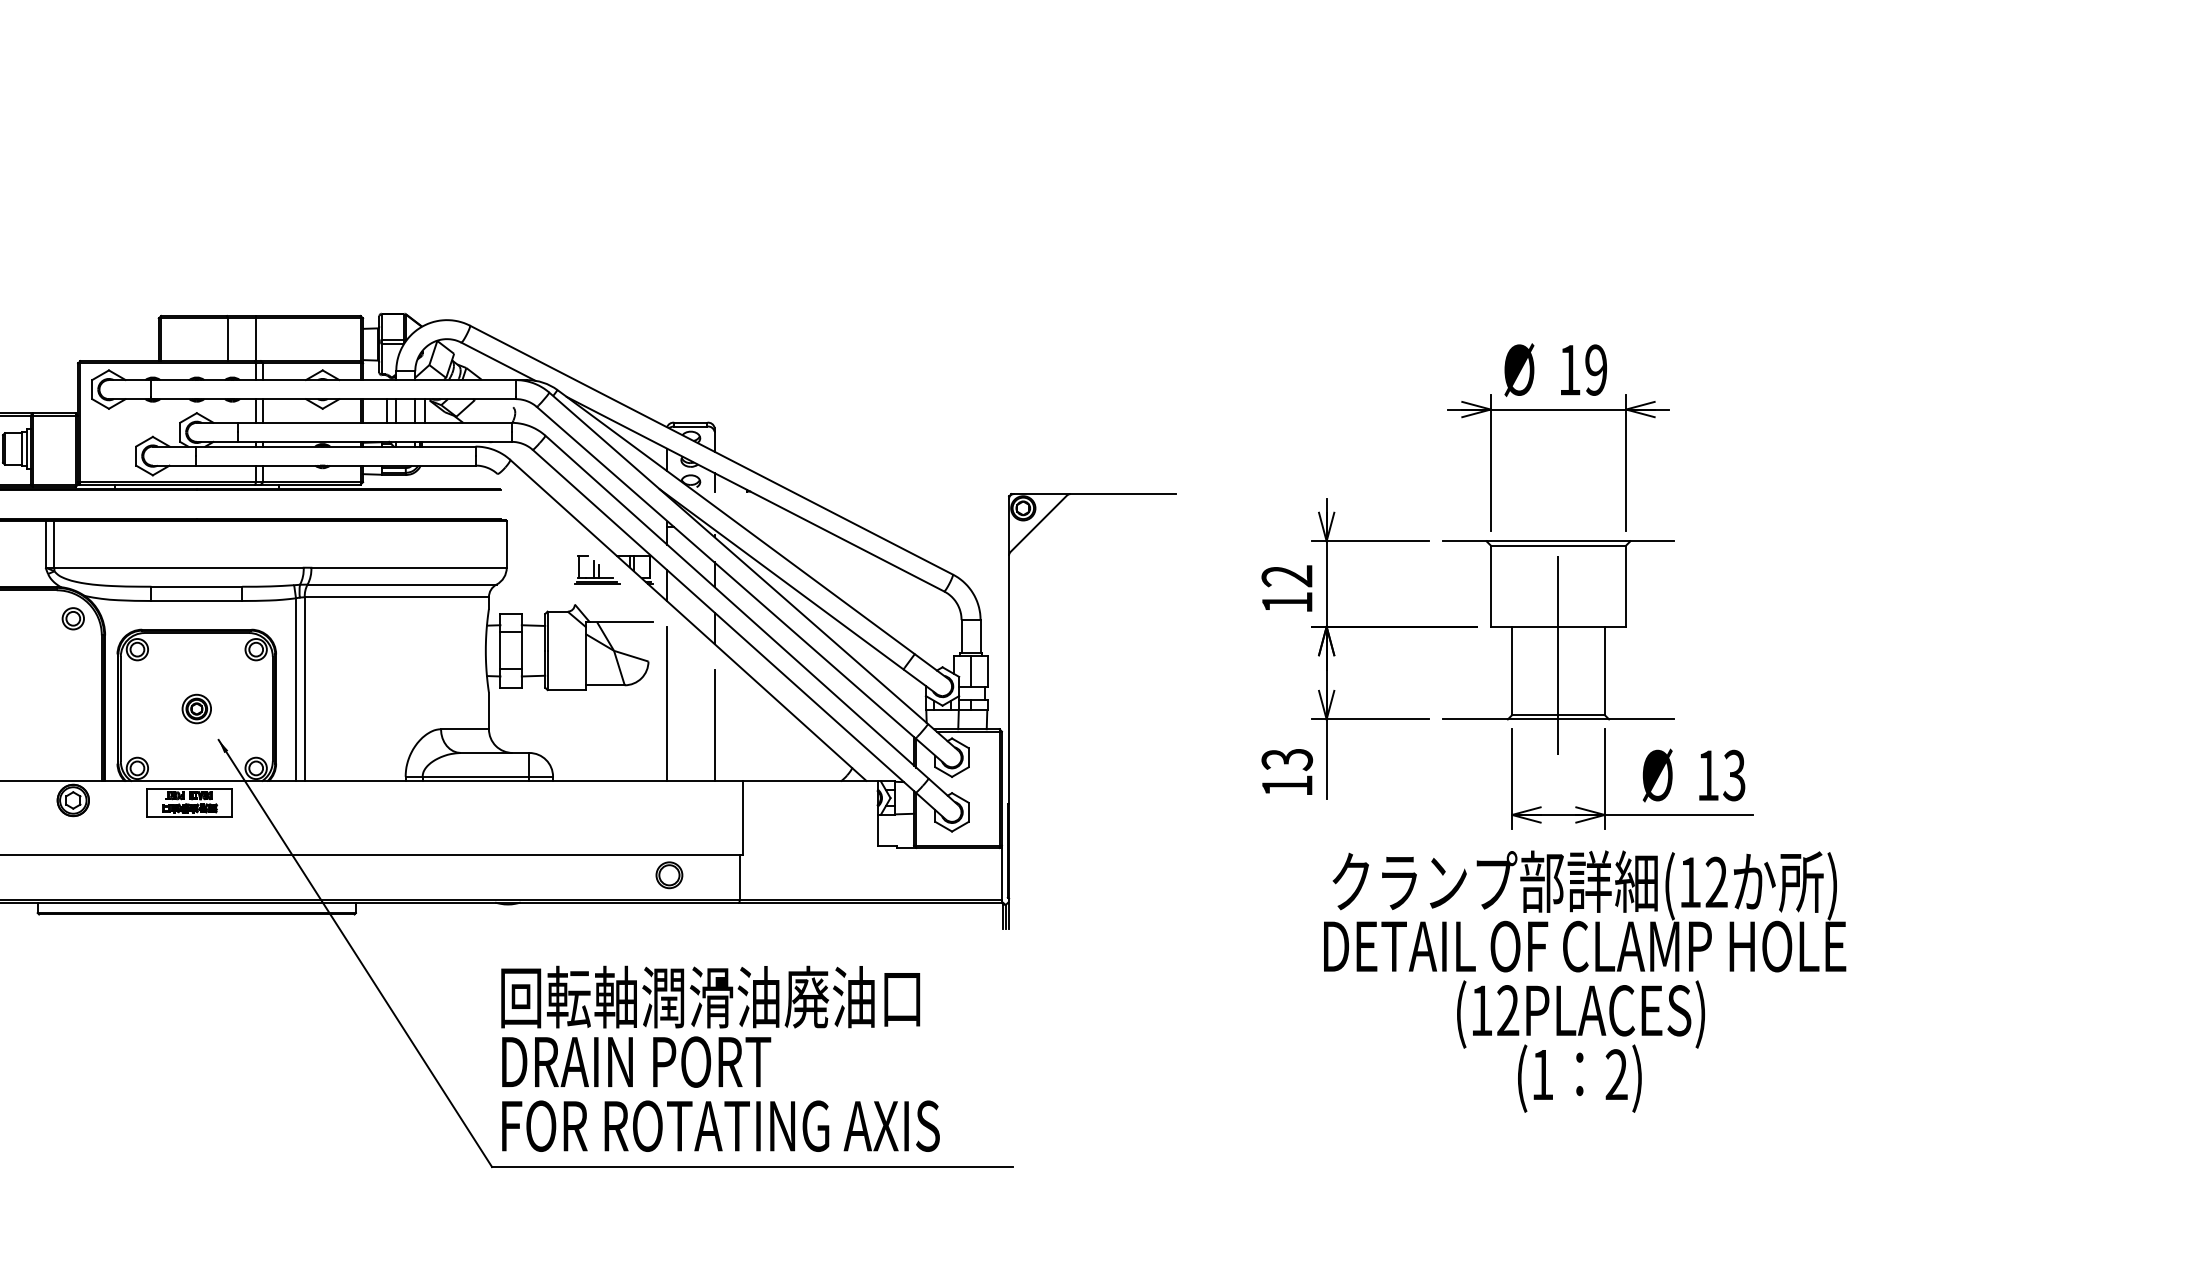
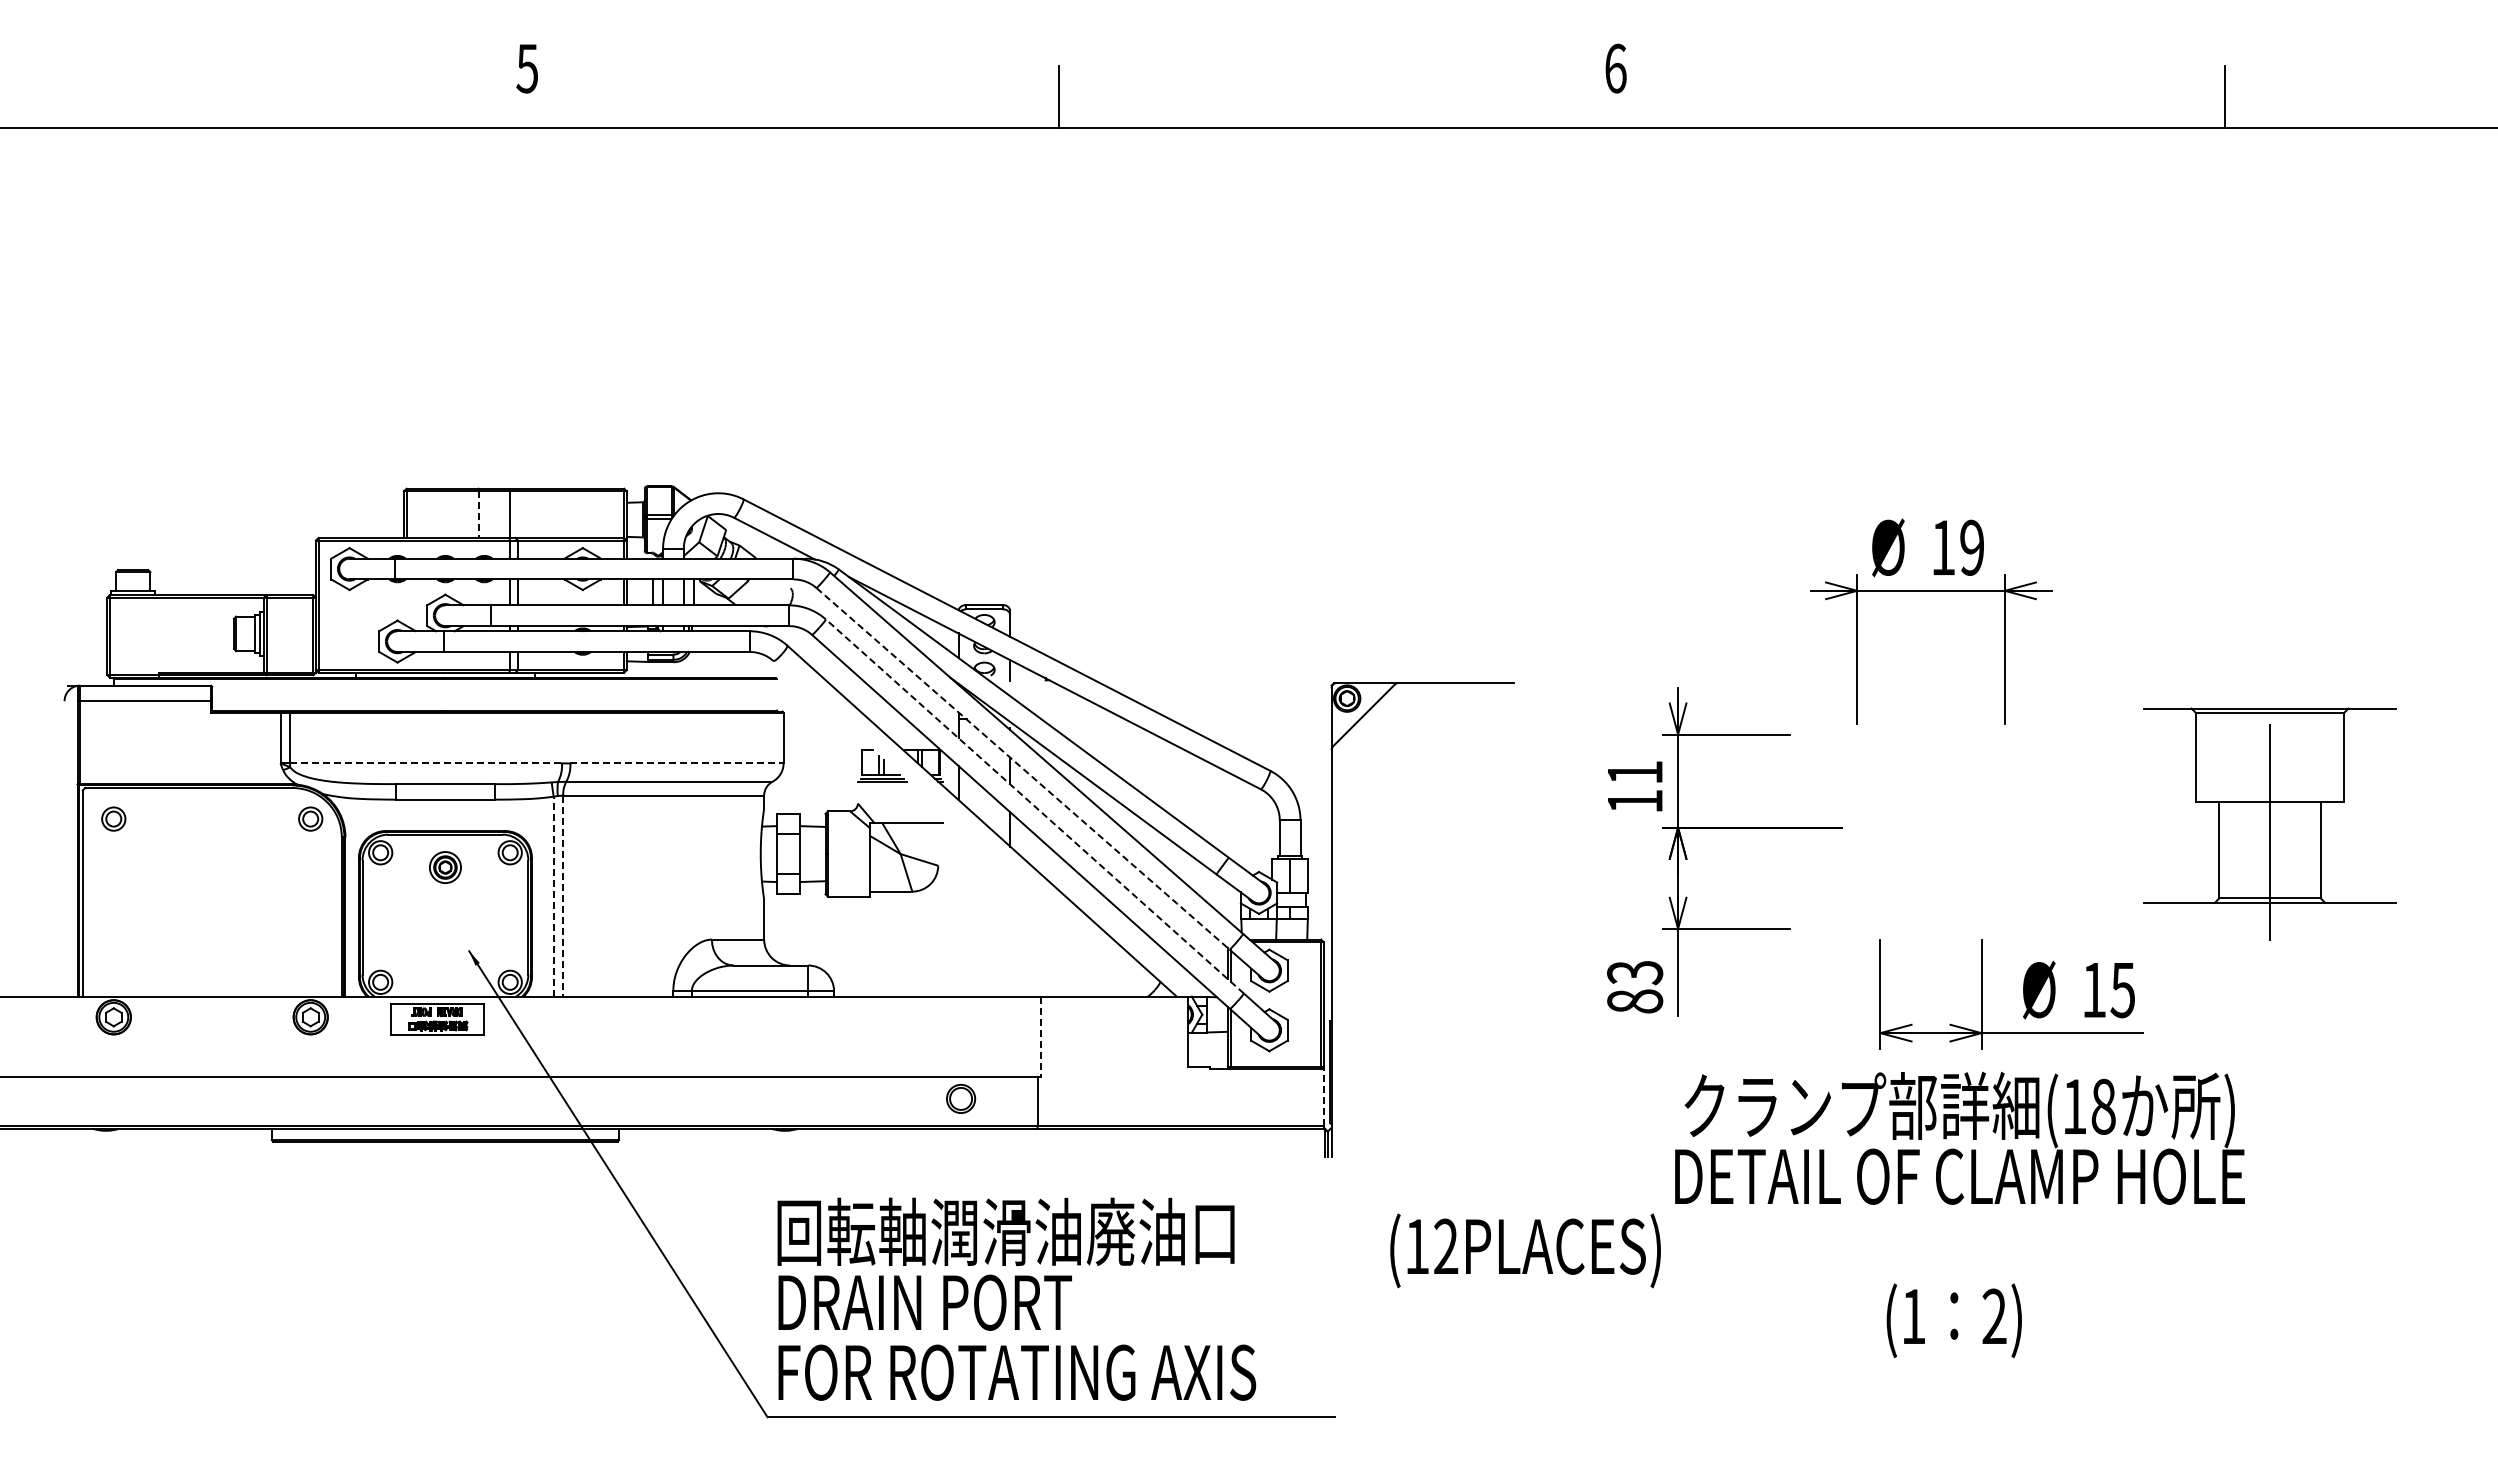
line: (228, 340) -> (479, 515), solid -> dashed
line: (179, 567) -> (426, 763), solid -> dashed
line: (409, 567) -> (677, 763), solid -> dashed
line: (726, 573) -> (1023, 769), solid -> dashed
text: (1286, 576) -> (1634, 772), 12 -> 11
line: (736, 607) -> (1034, 806), solid -> dashed
part: (1558, 646) -> (2269, 823), moved
line: (295, 689) -> (553, 896), solid -> dashed
line: (305, 689) -> (563, 896), solid -> dashed
line: (667, 703) -> (958, 911), removed
part: (196, 708) -> (445, 867), moved
line: (714, 725) -> (1010, 935), removed
text: (1734, 774) -> (2122, 989), 13 -> 15
text: (1287, 785) -> (1635, 1001), 13 -> 83
line: (743, 818) -> (1041, 1037), solid -> dashed
line: (1001, 873) -> (1323, 1097), solid -> dashed
text: (1716, 882) -> (2103, 1106), (12 -> (18
text: (1580, 1014) -> (1525, 1250), moved

